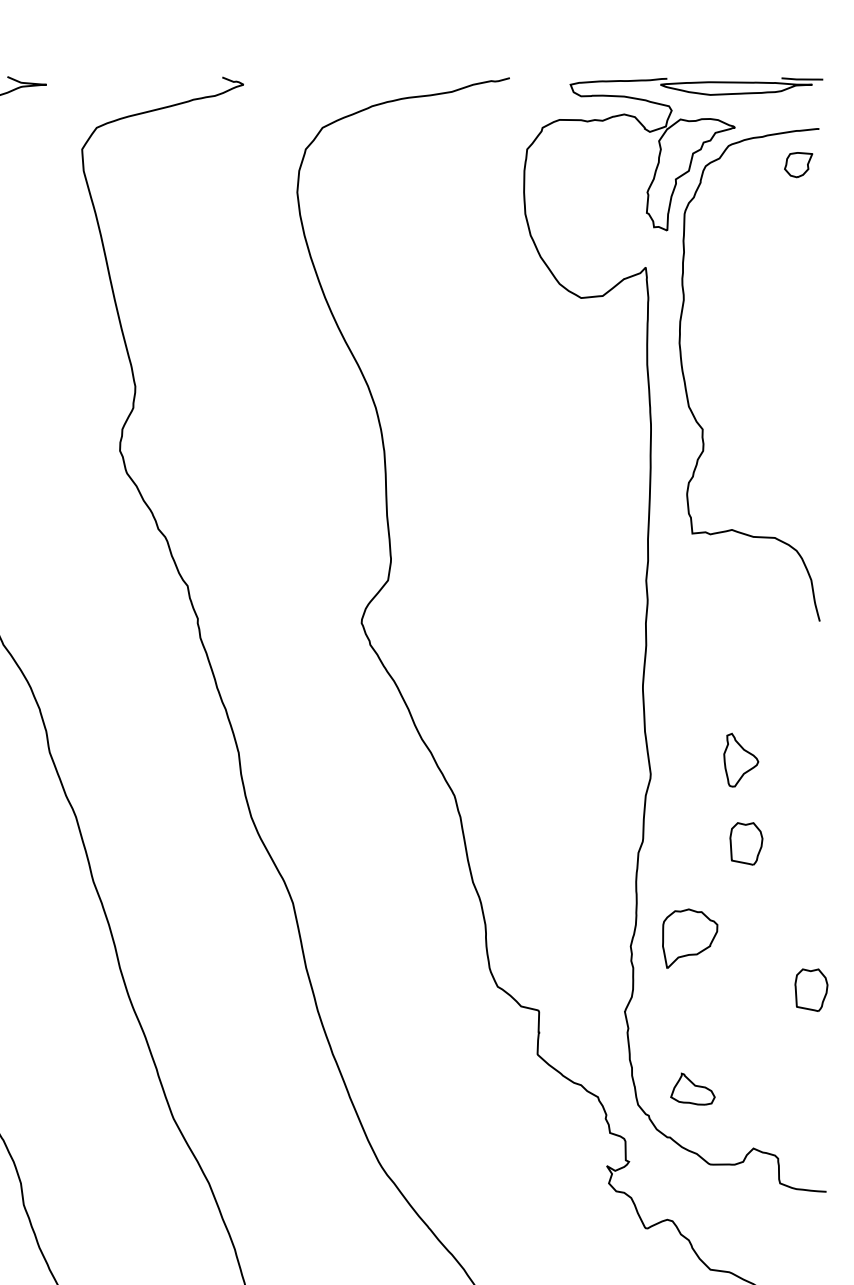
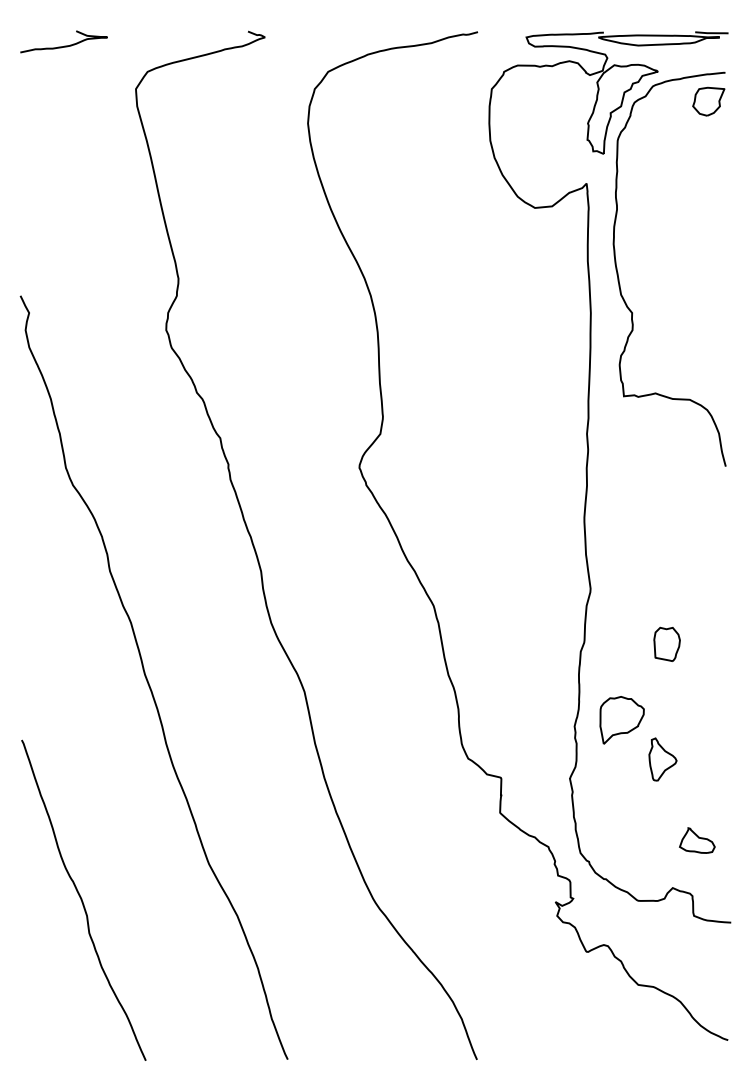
part: (798, 164) -> (708, 101), size x1.43
part: (740, 760) -> (662, 759), moved
part: (810, 989) -> (718, 760), removed
part: (693, 1089) -> (697, 840), moved

